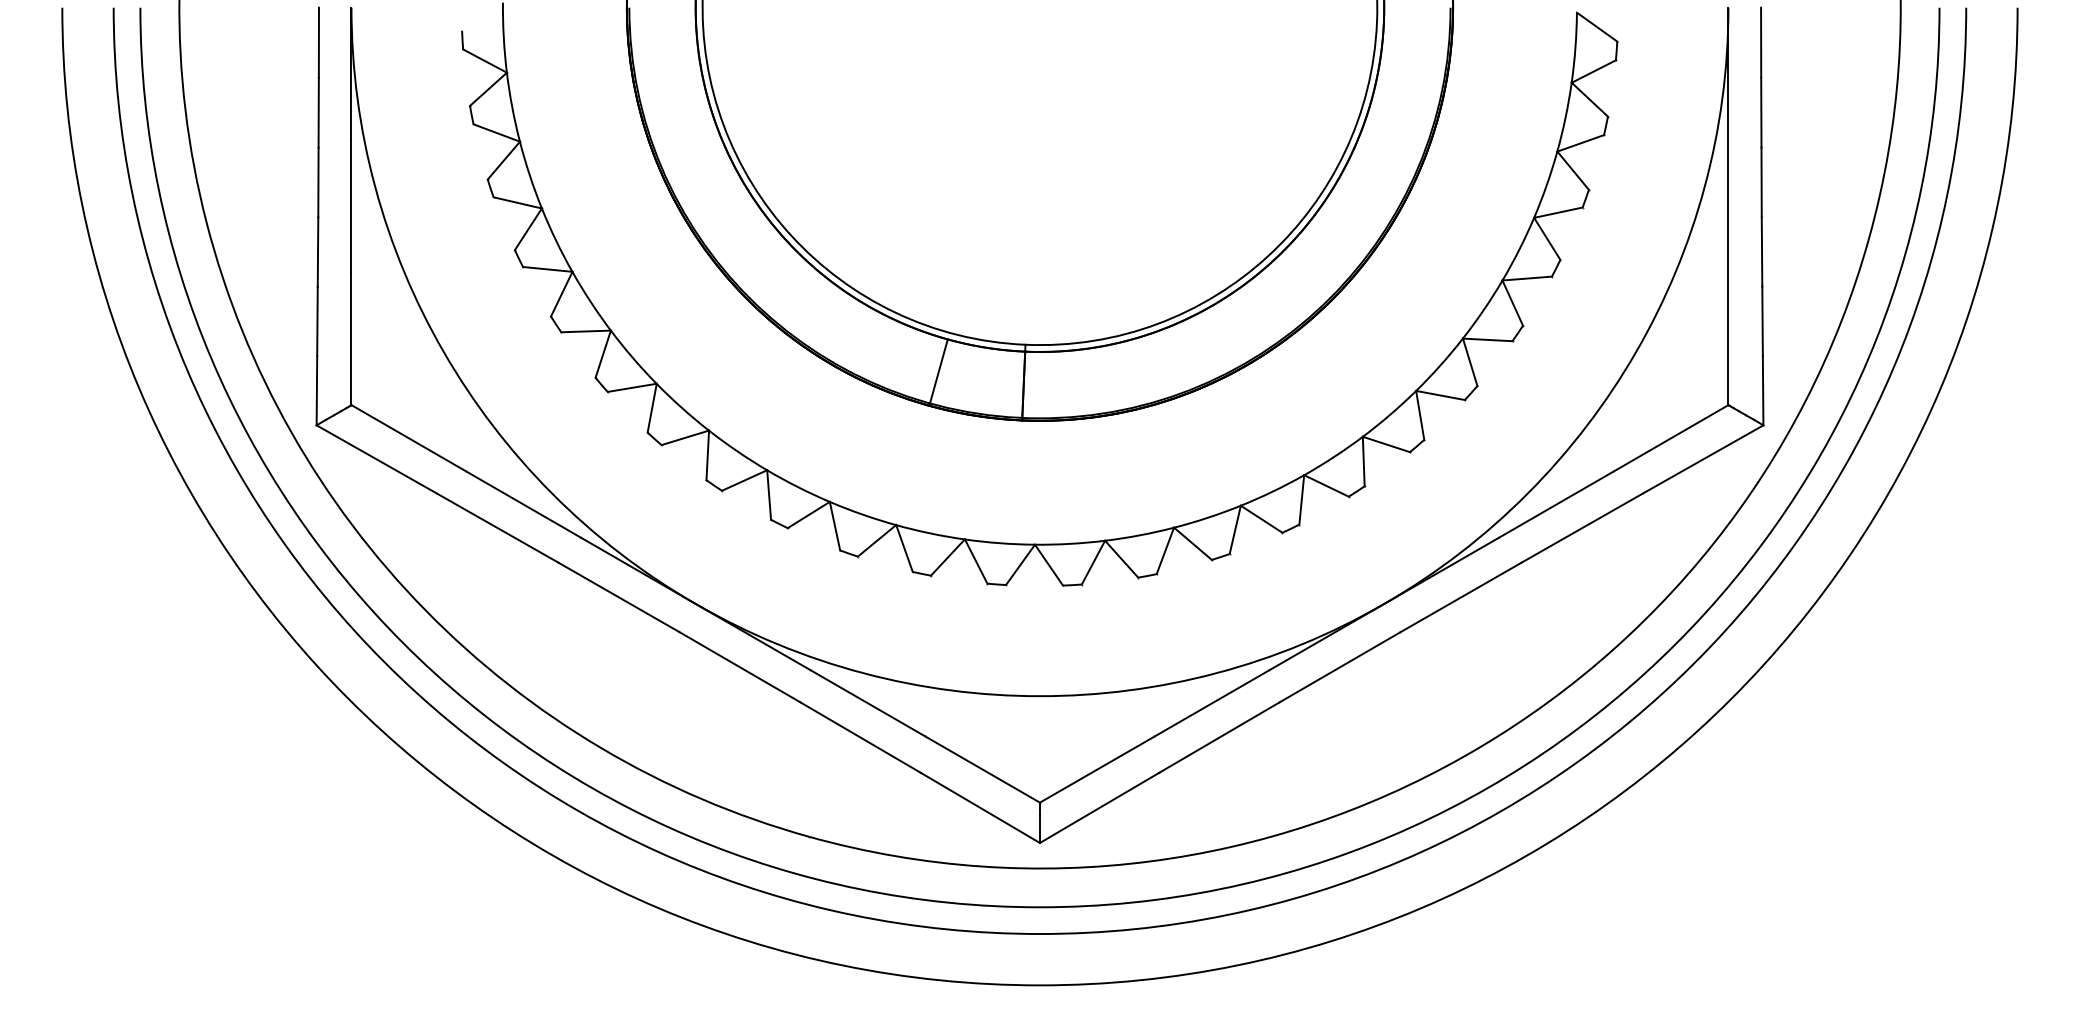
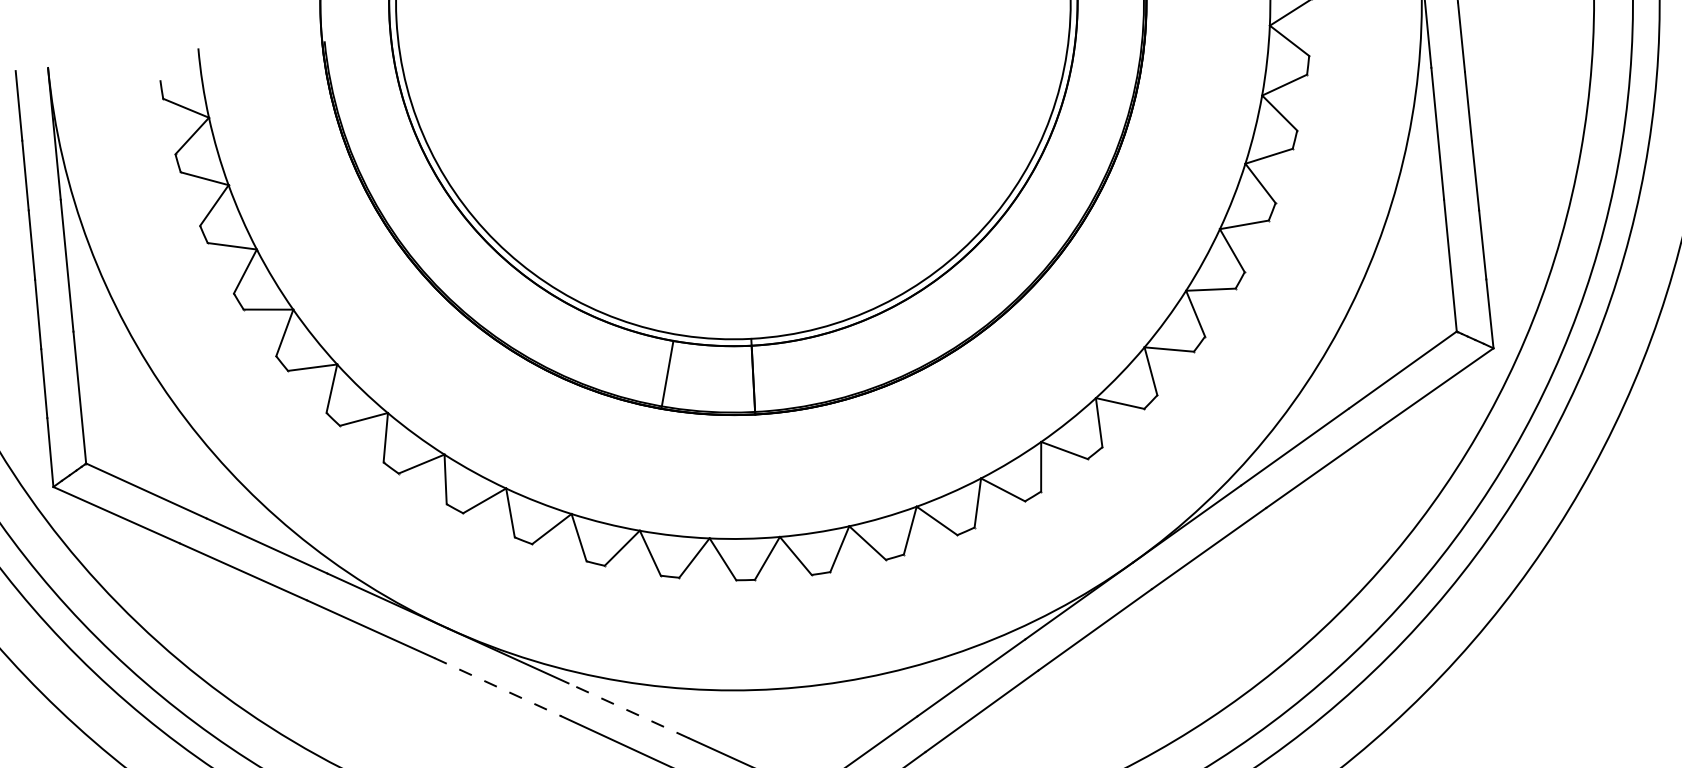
line: (740, 667) -> (498, 687), solid -> dashed
line: (867, 703) -> (628, 711), solid -> dashed

